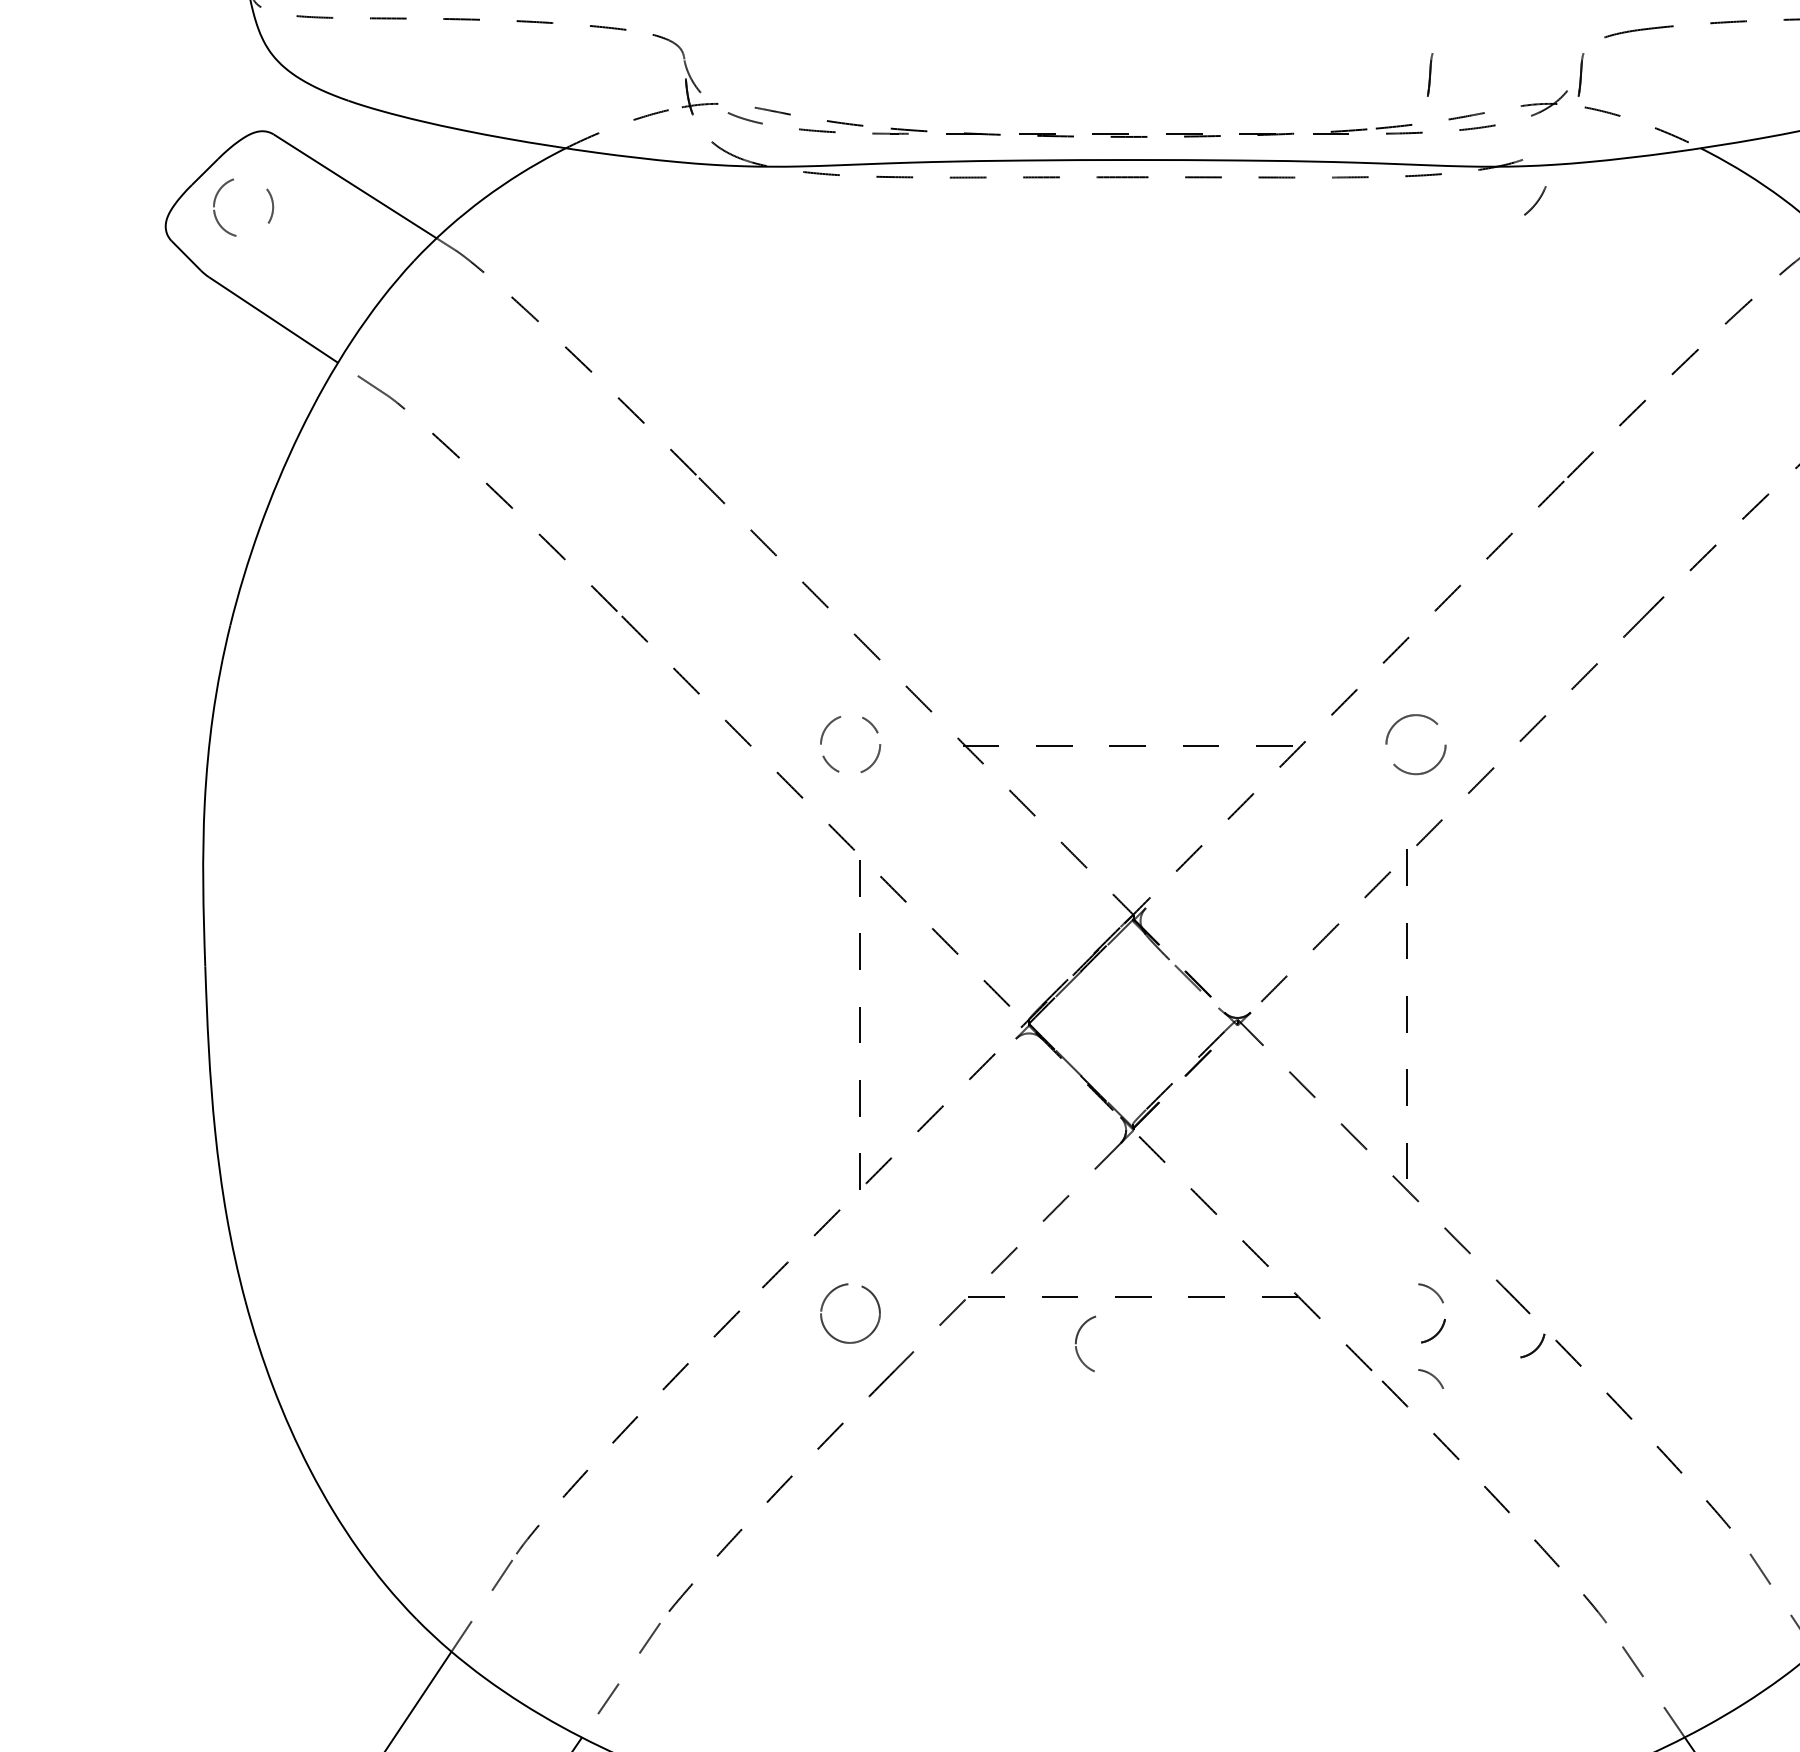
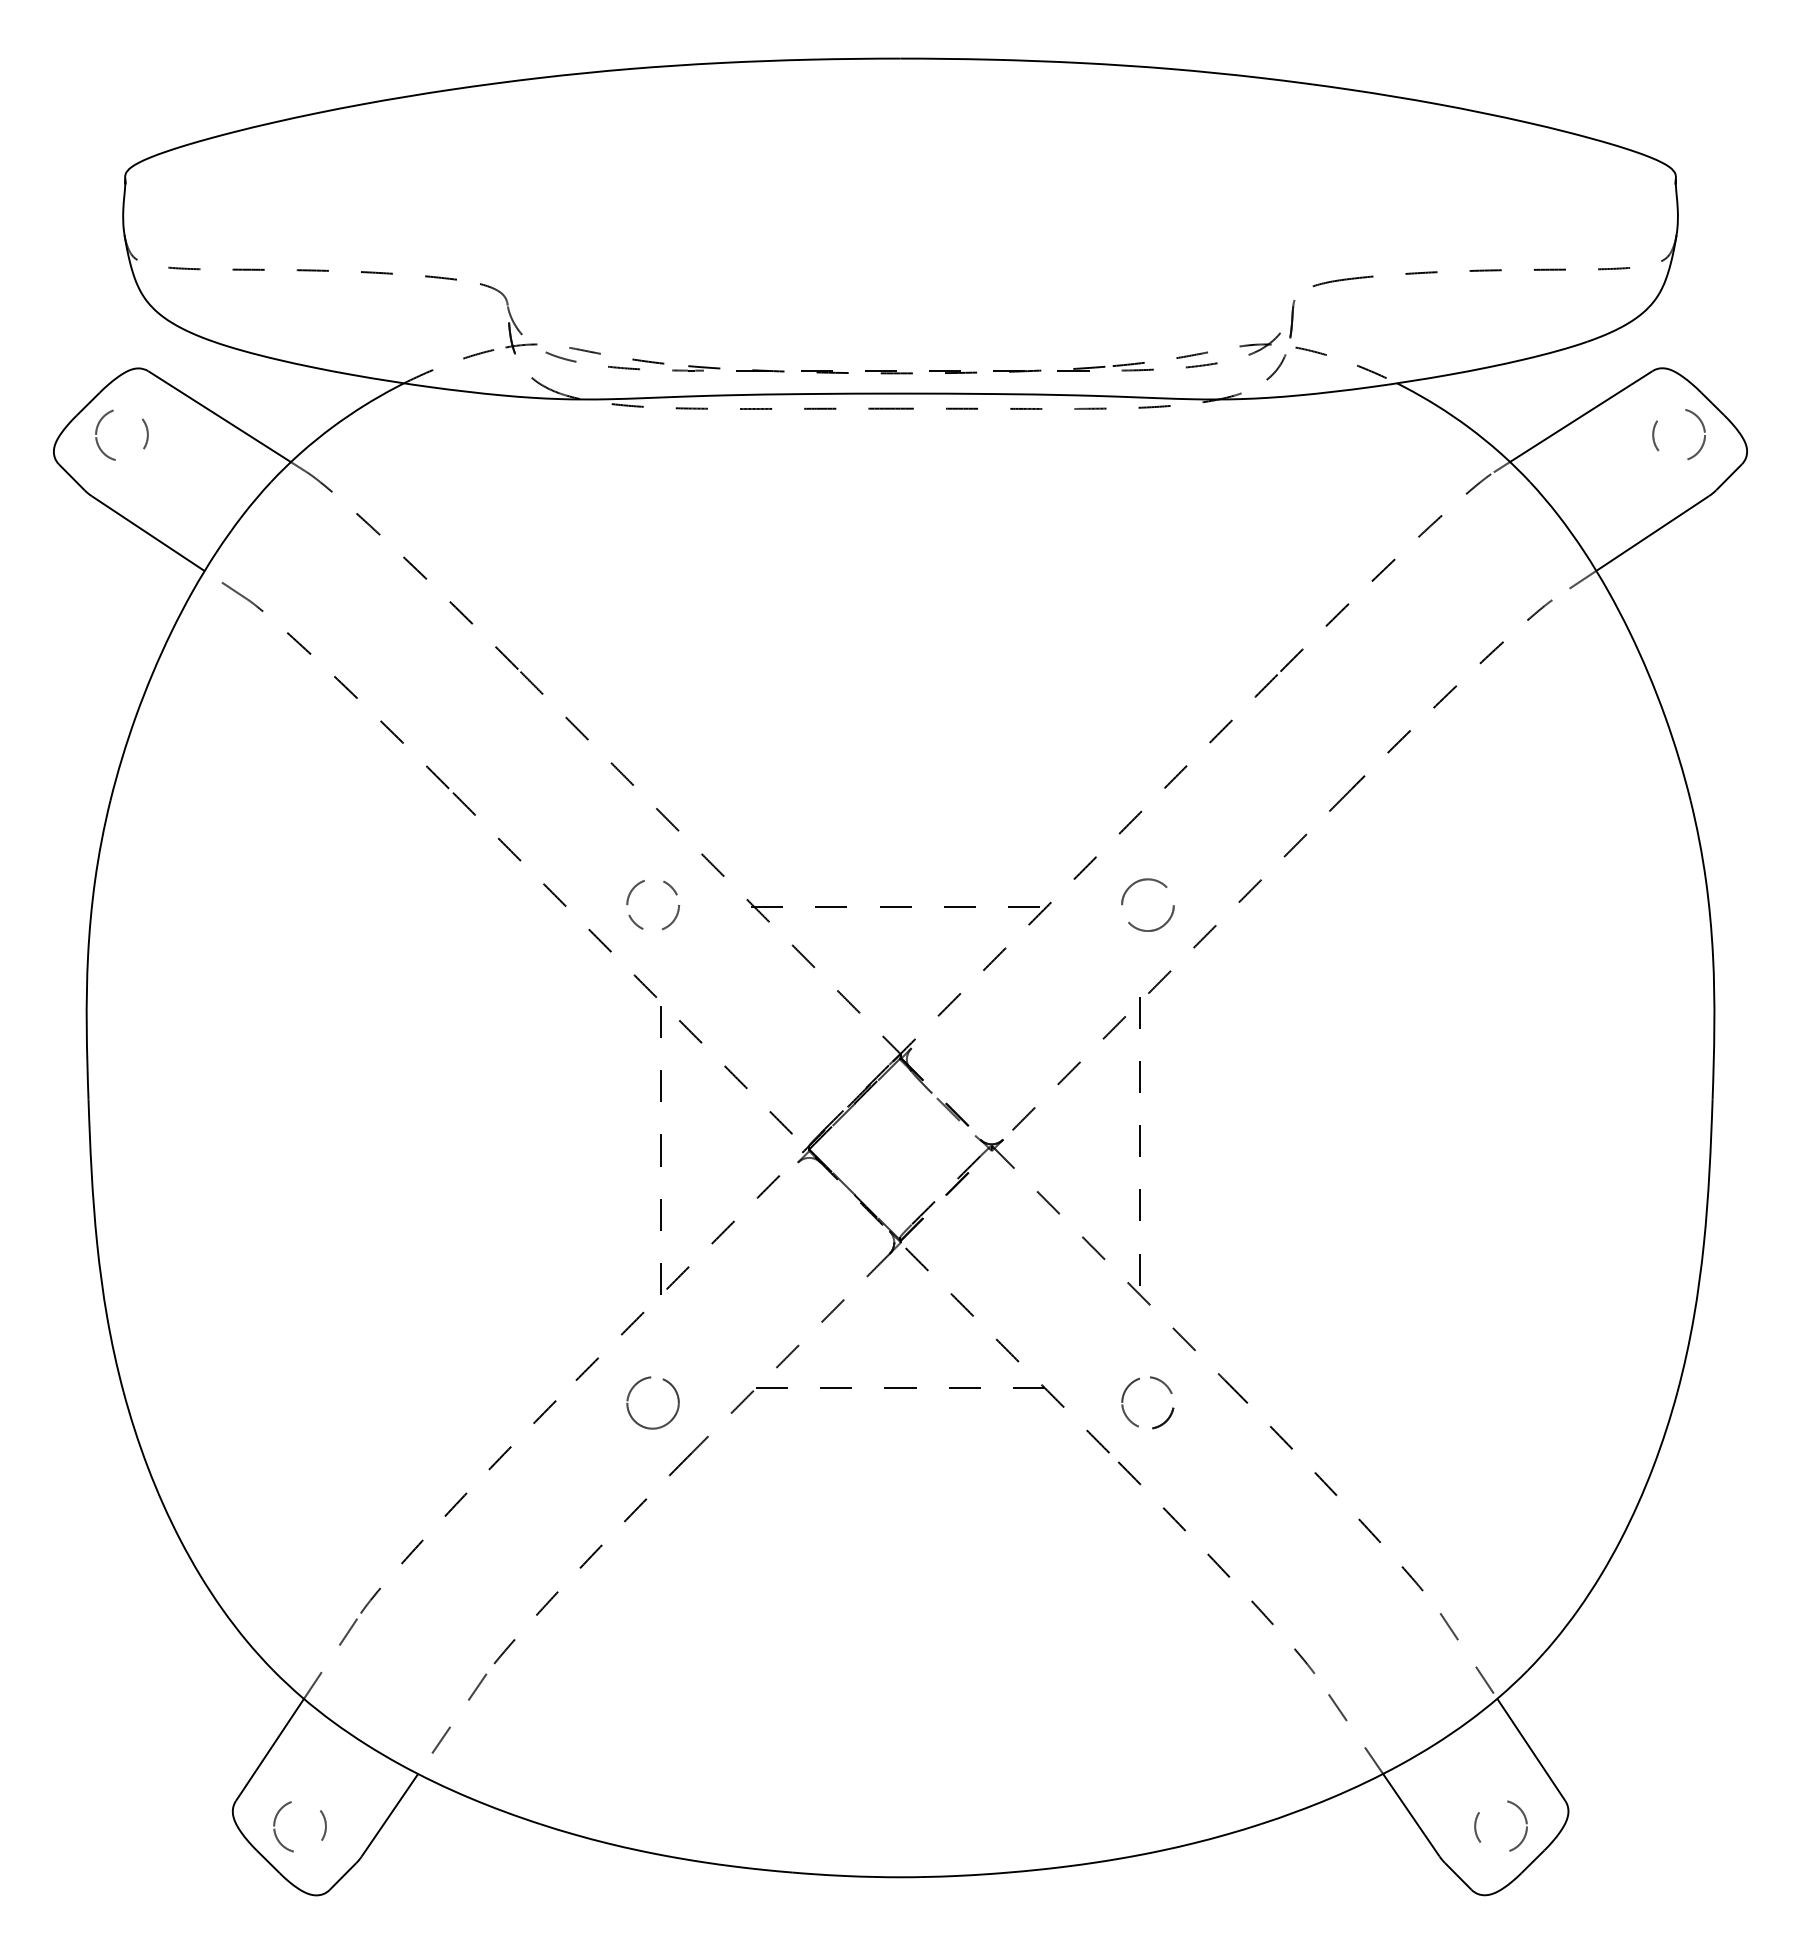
line: (1430, 75) -> (1160, 319), removed
curve: (1536, 201) -> (1277, 367), moved
part: (1077, 1343) -> (1123, 1402), moved
part: (1533, 1346) -> (1250, 1431), removed
curve: (1432, 1376) -> (1162, 1458), removed

